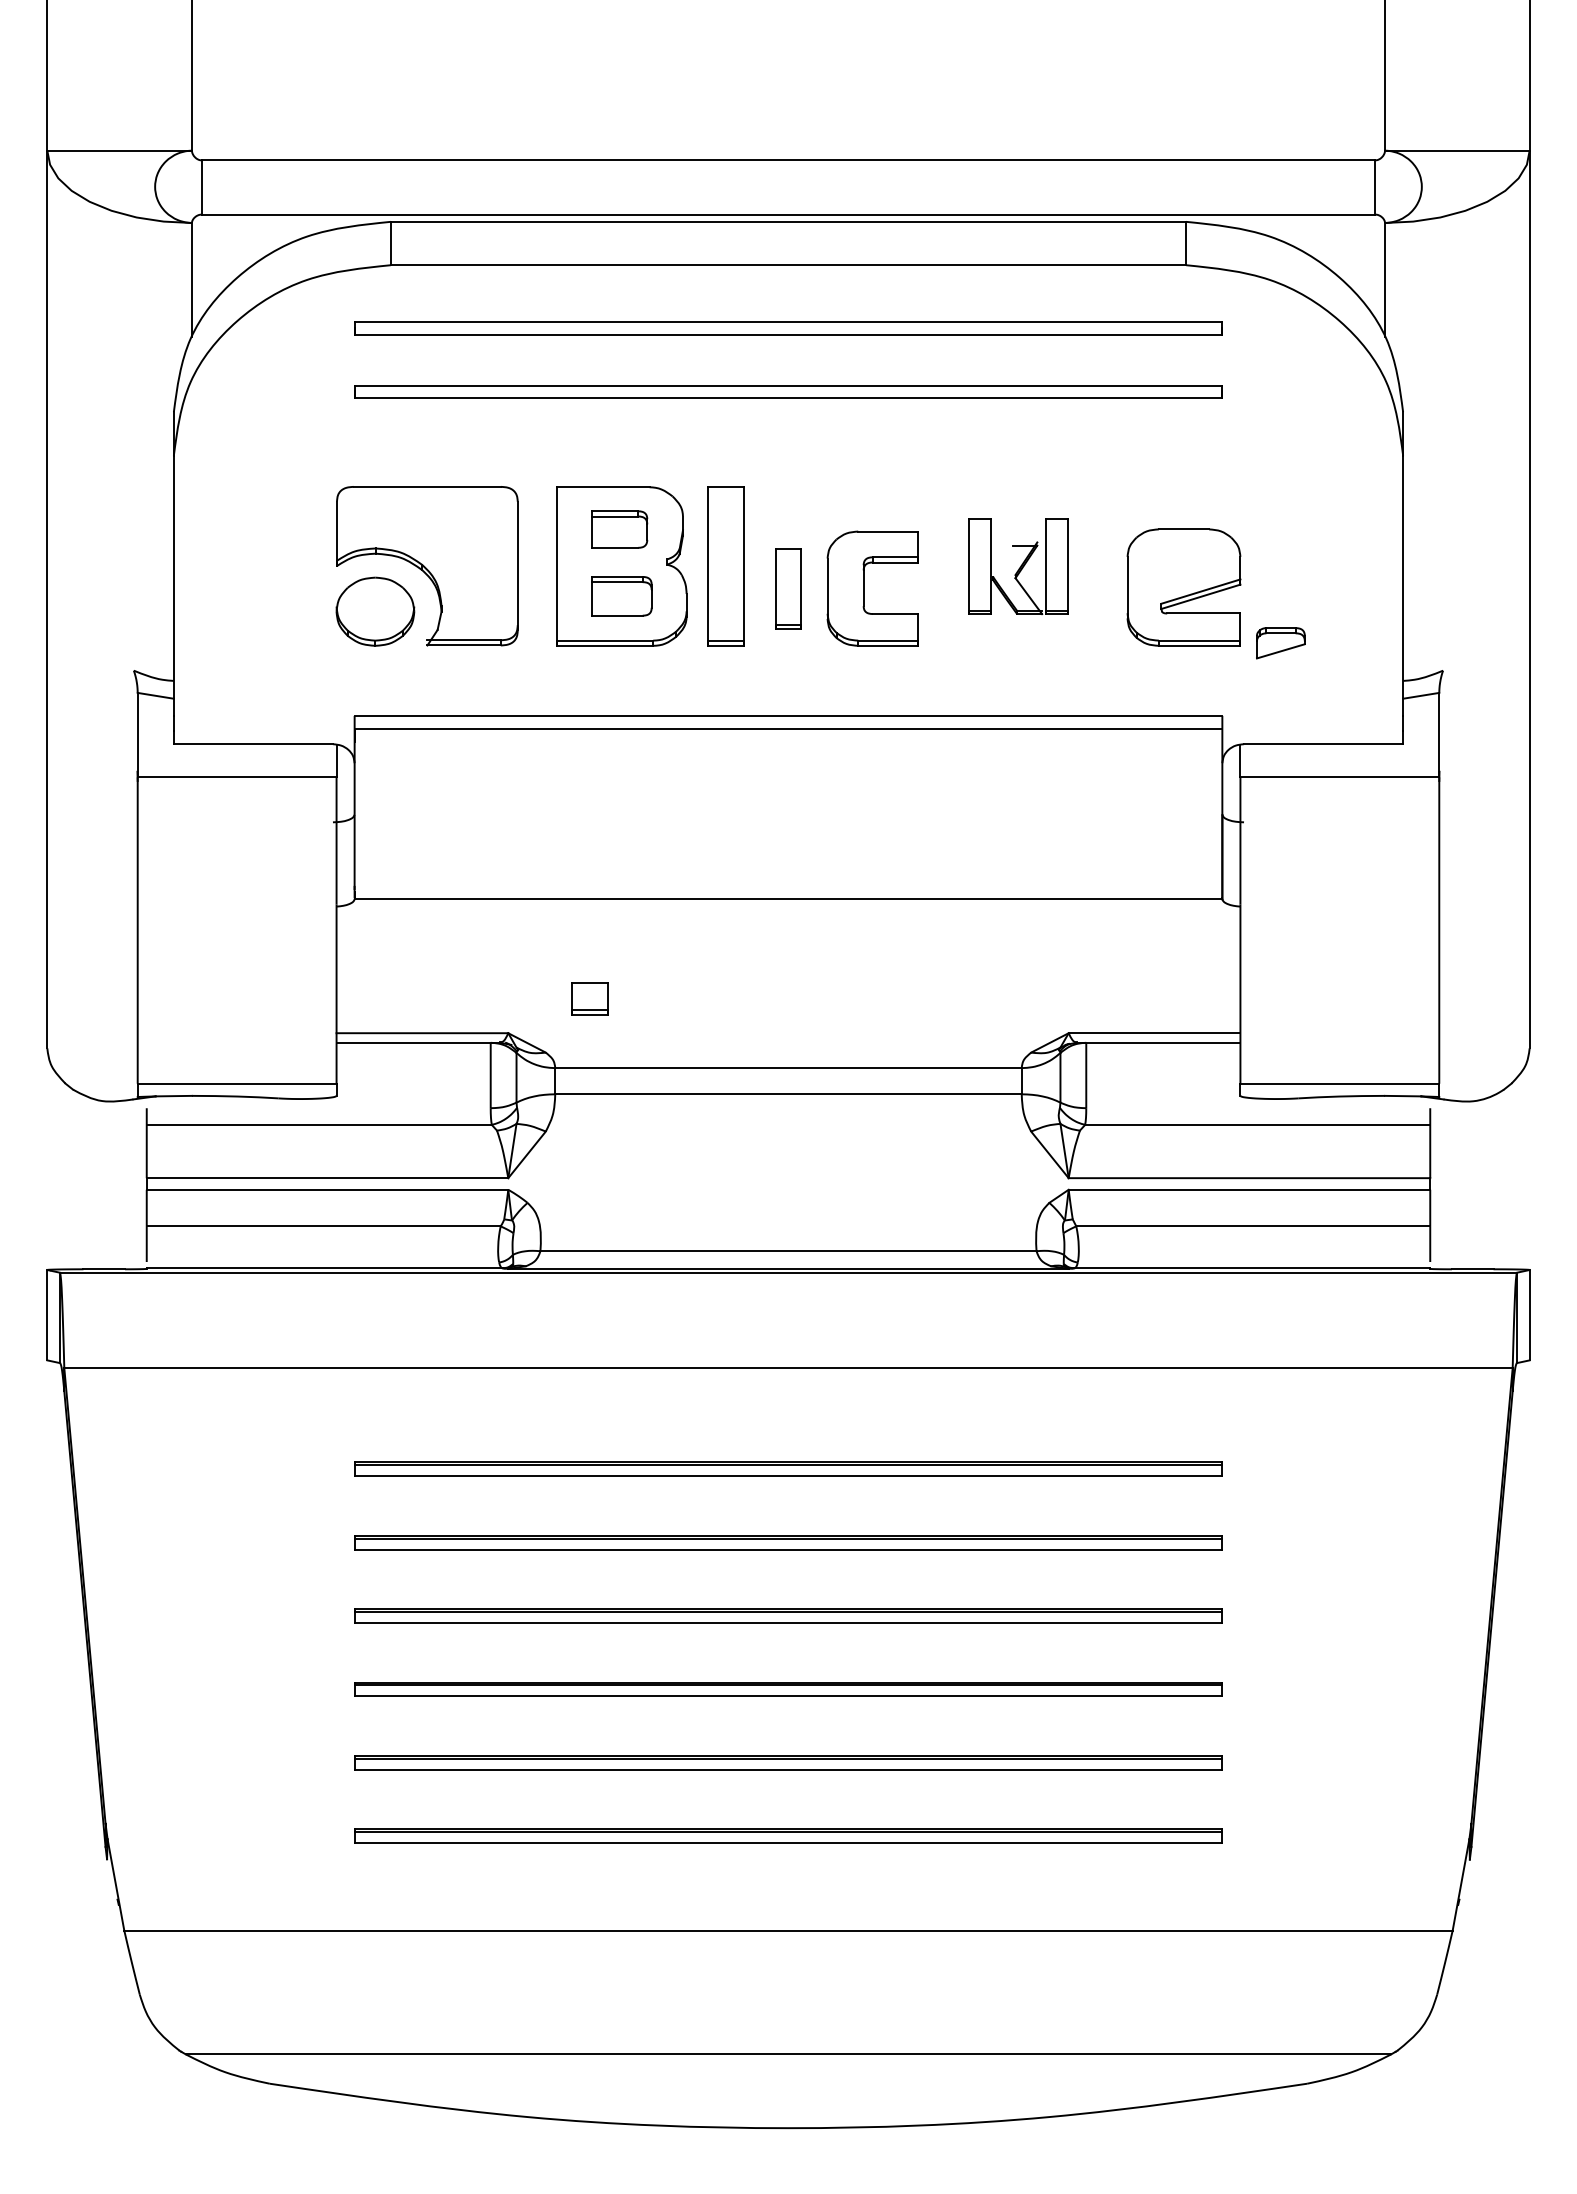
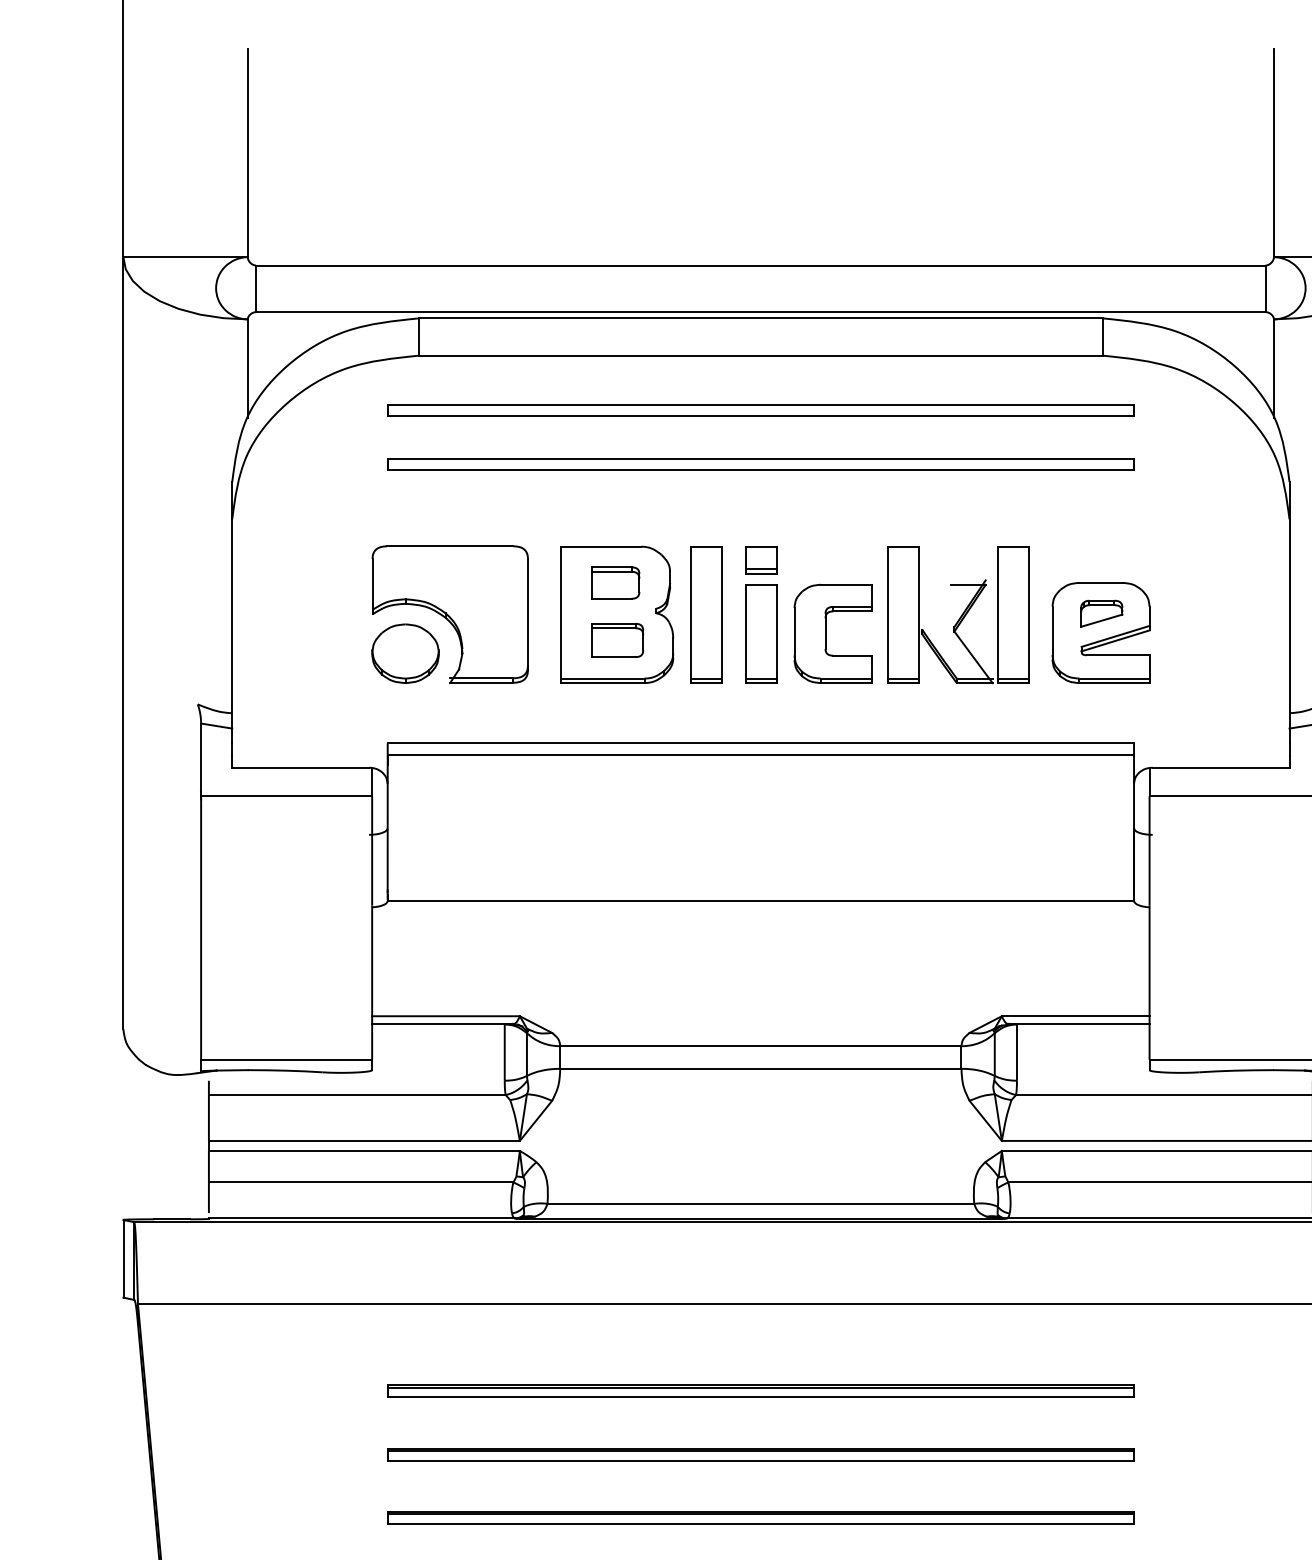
part: (1018, 566) -> (958, 614), size x1.67
part: (788, 588) -> (760, 633), size x1.43
part: (1280, 643) -> (1101, 613), moved
part: (589, 998) -> (760, 559), moved

